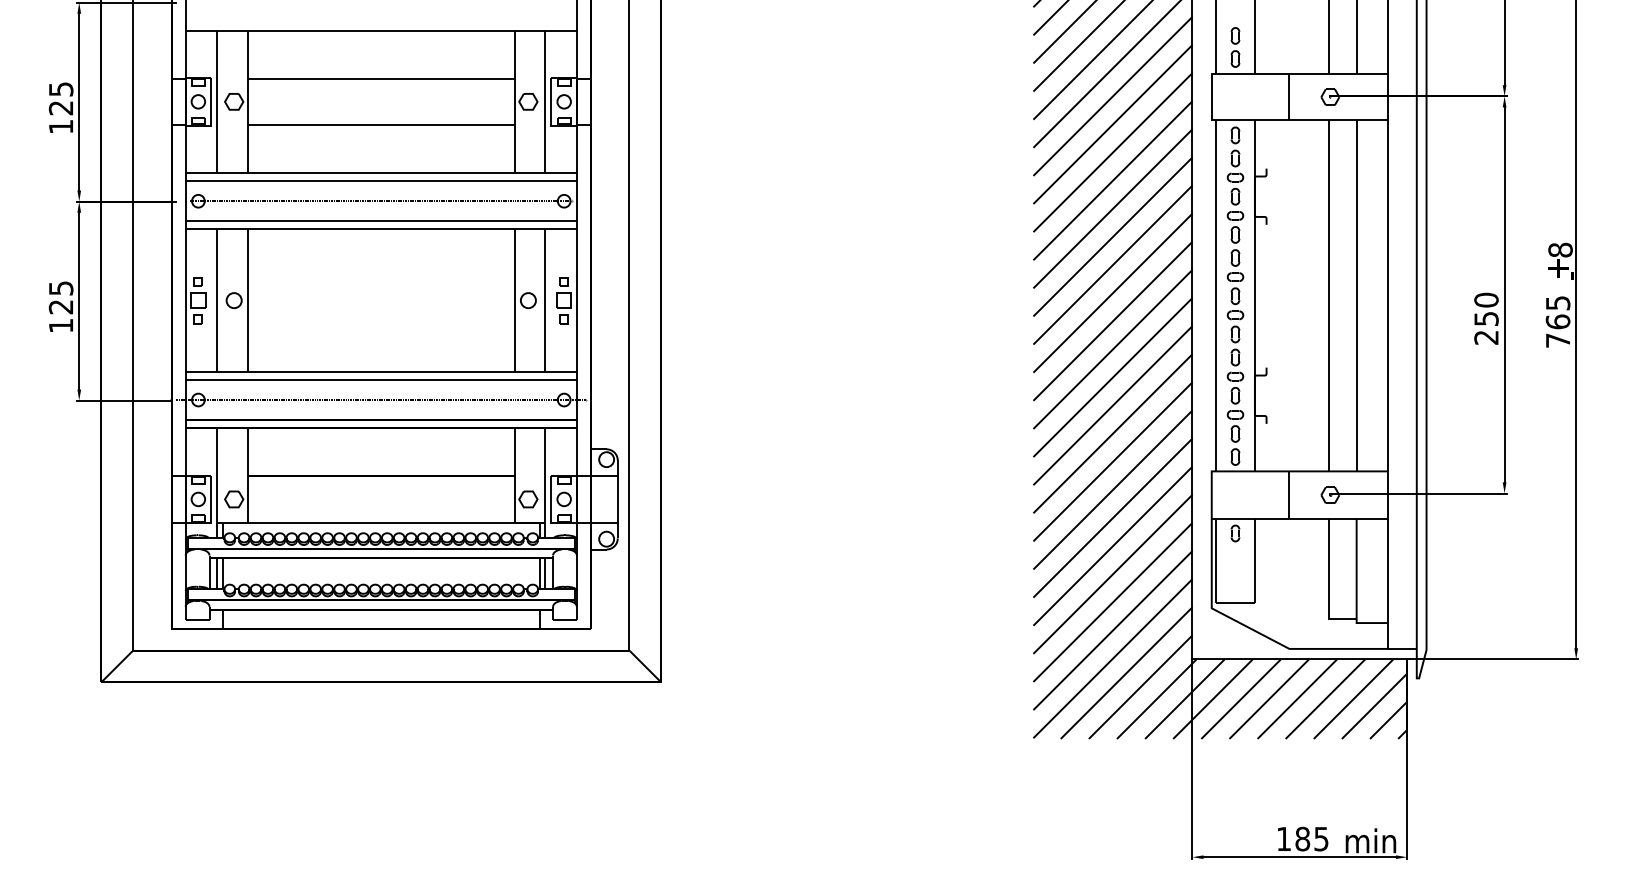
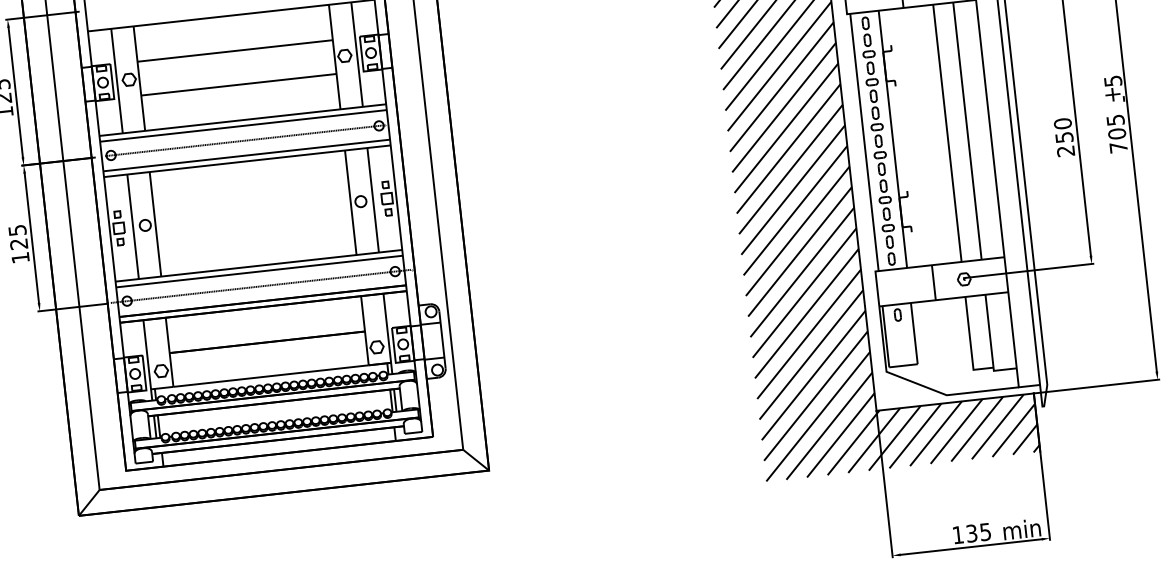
text: (1560, 249) -> (1113, 80), 8 -> 5
text: (1557, 321) -> (1116, 133), 765 -> 705
text: (1302, 838) -> (971, 533), 185 -> 135

